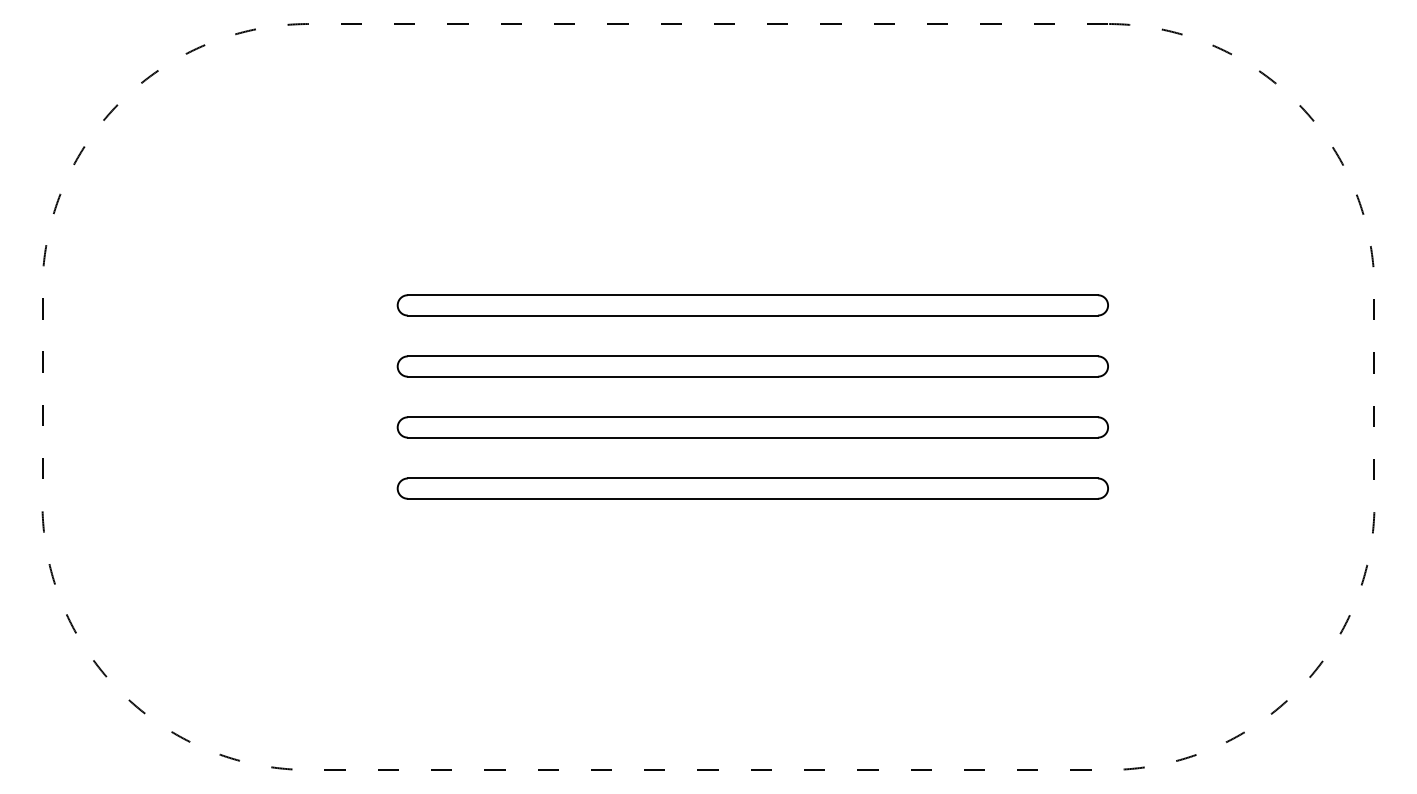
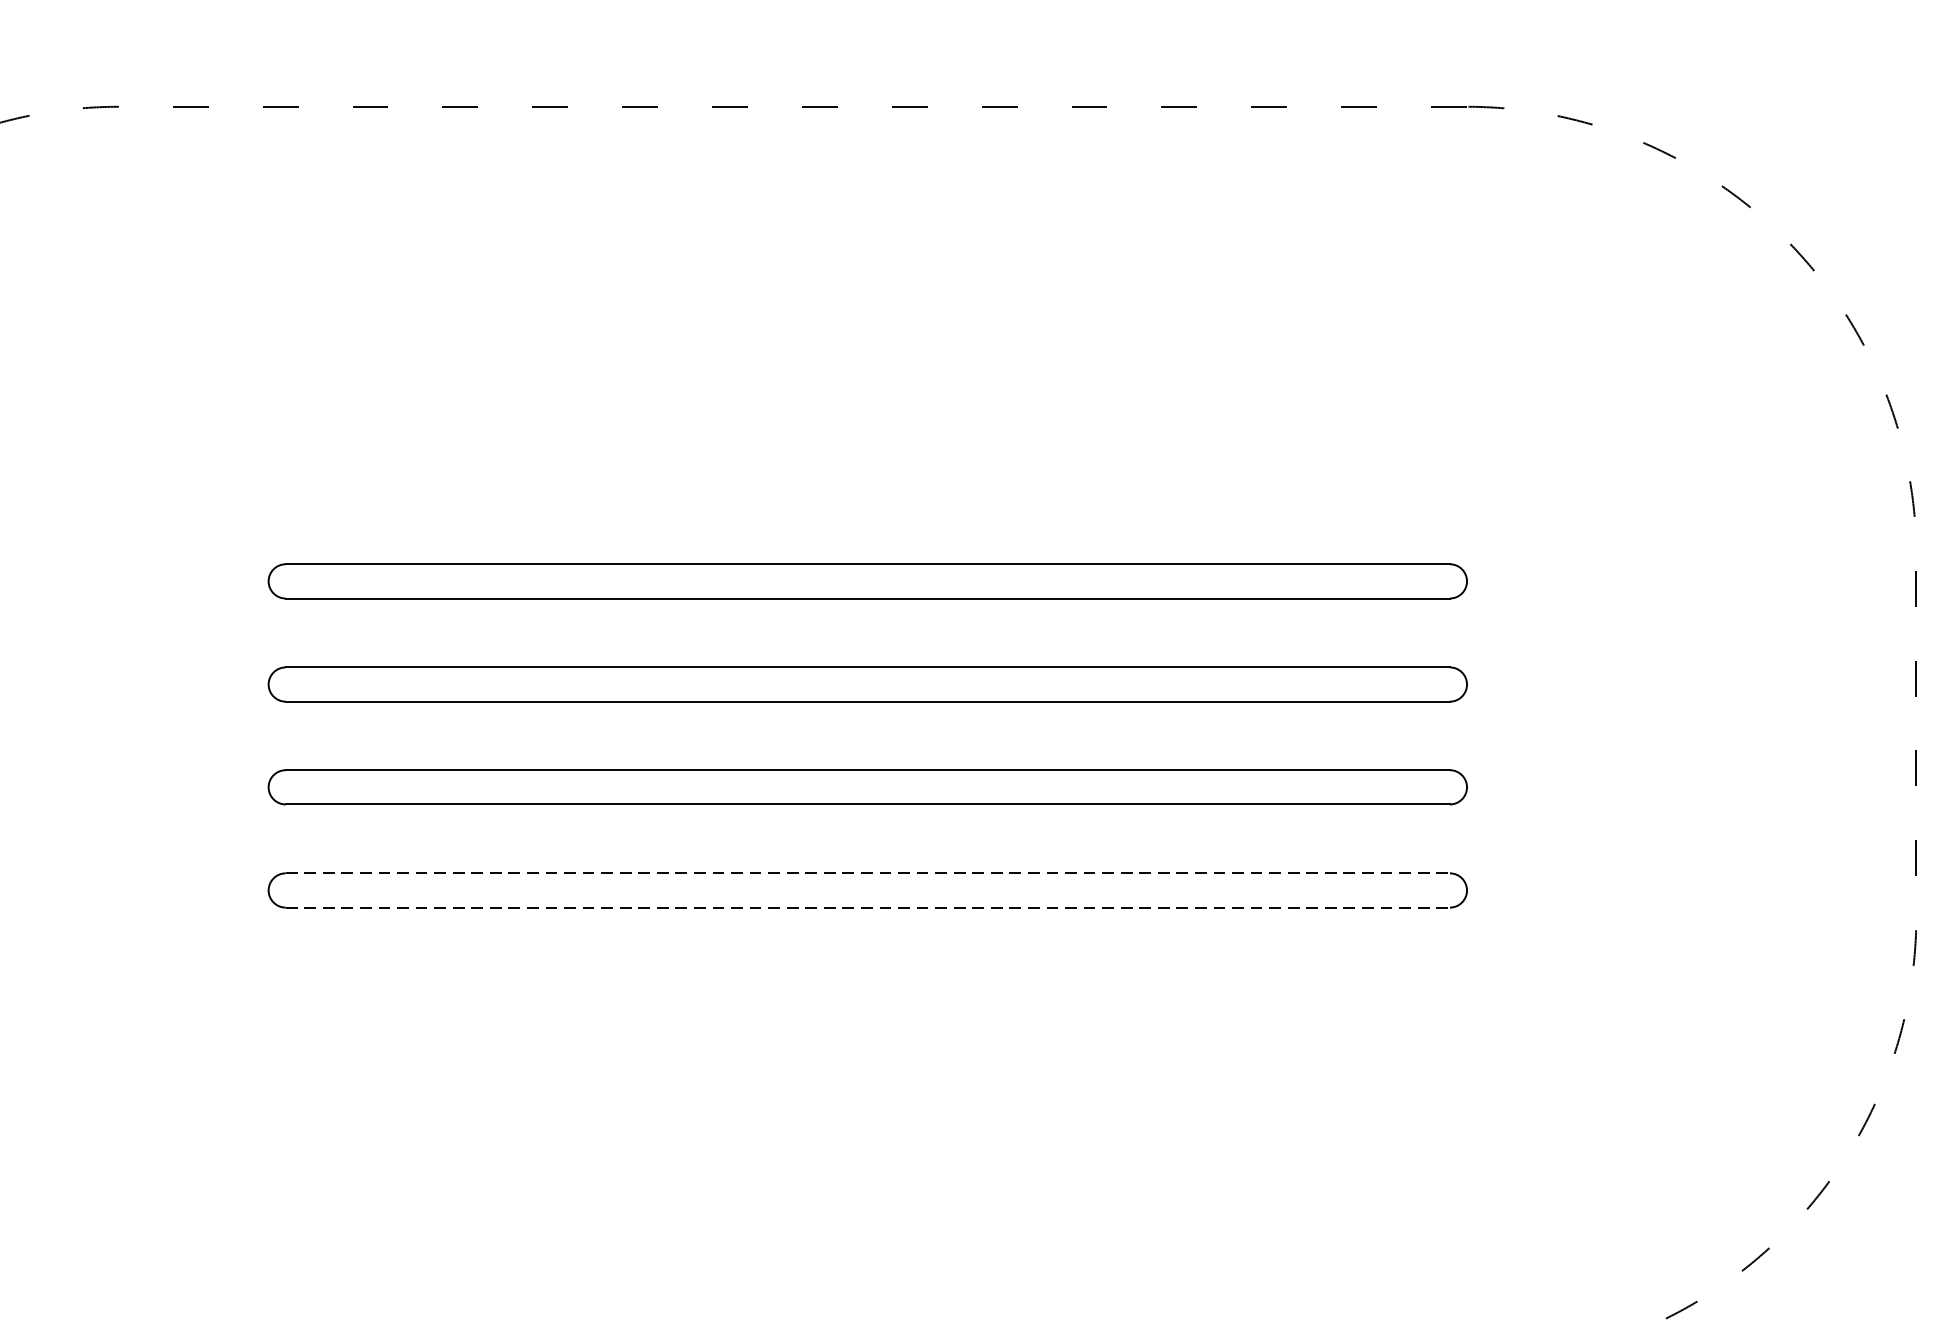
line: (753, 478) -> (868, 873), solid -> dashed
line: (753, 498) -> (868, 907), solid -> dashed

